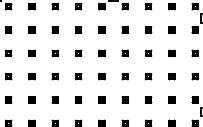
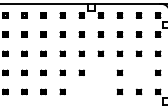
part: (124, 76) -> (100, 72), removed
part: (171, 76) -> (138, 72), removed
part: (101, 99) -> (81, 91), removed
part: (124, 99) -> (100, 91), removed

